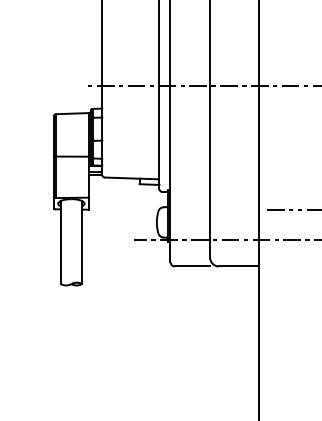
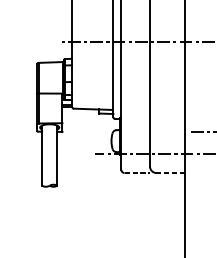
line: (192, 266) -> (137, 173), solid -> dashed
line: (238, 266) -> (170, 173), solid -> dashed

